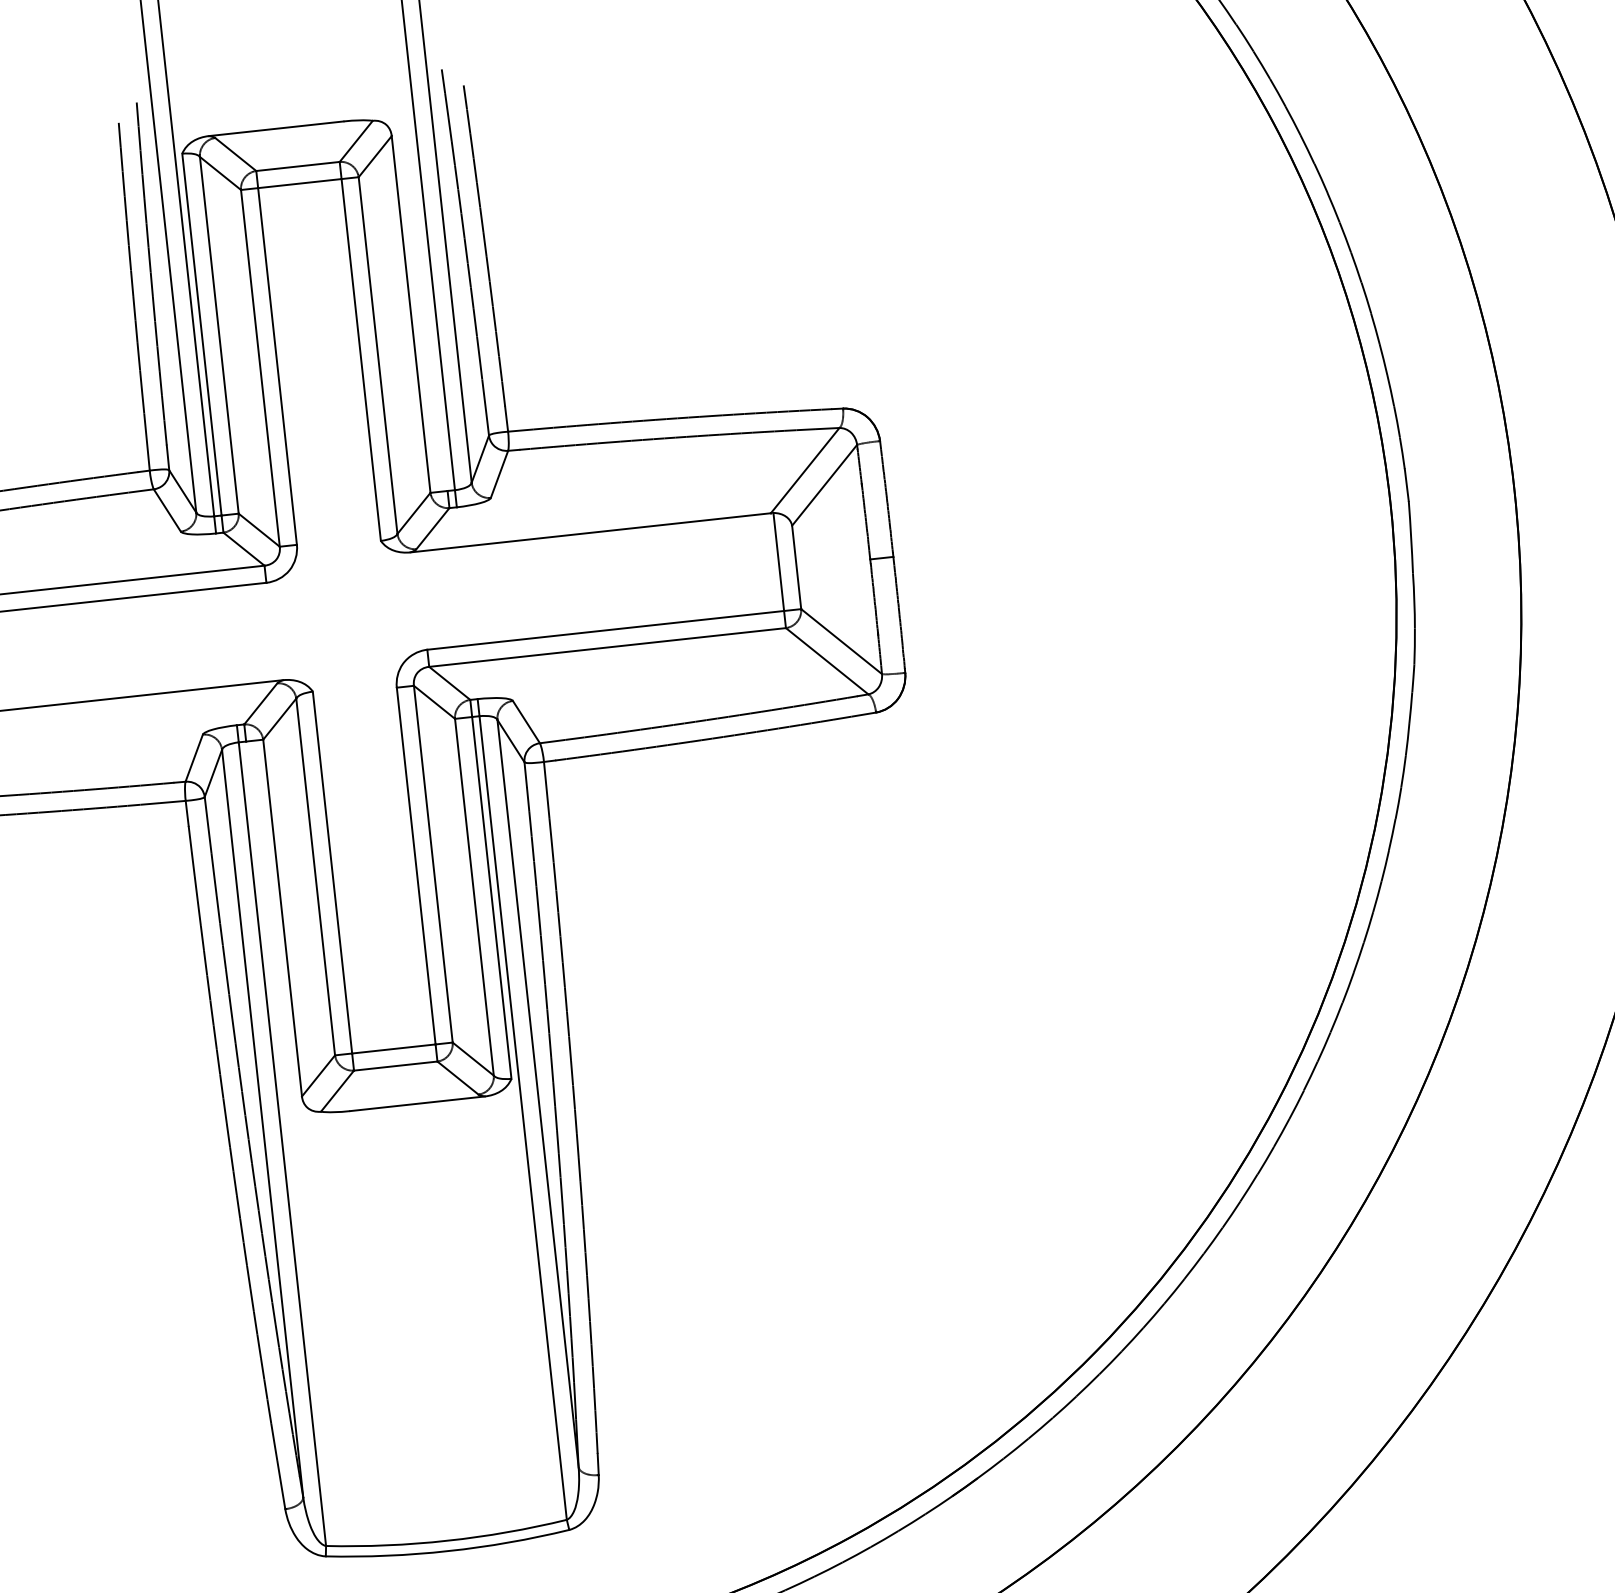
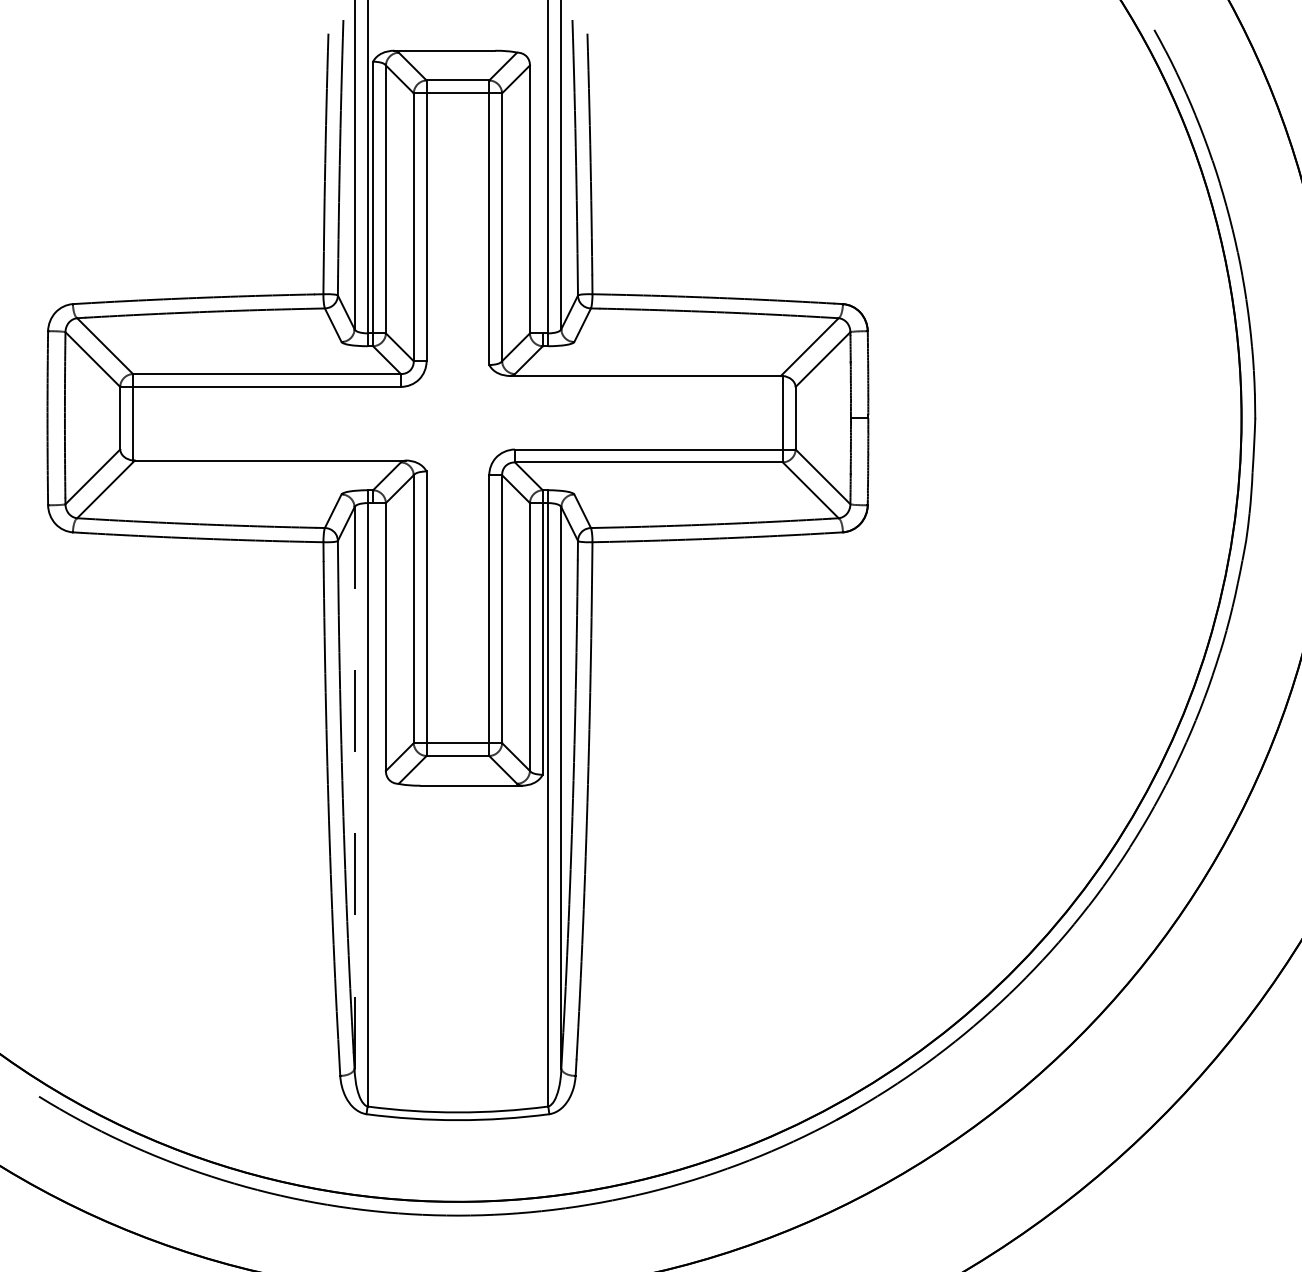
line: (262, 1123) -> (354, 787), solid -> dashed

